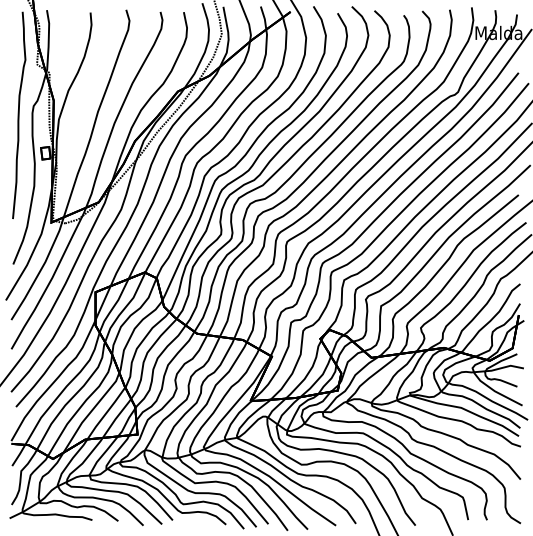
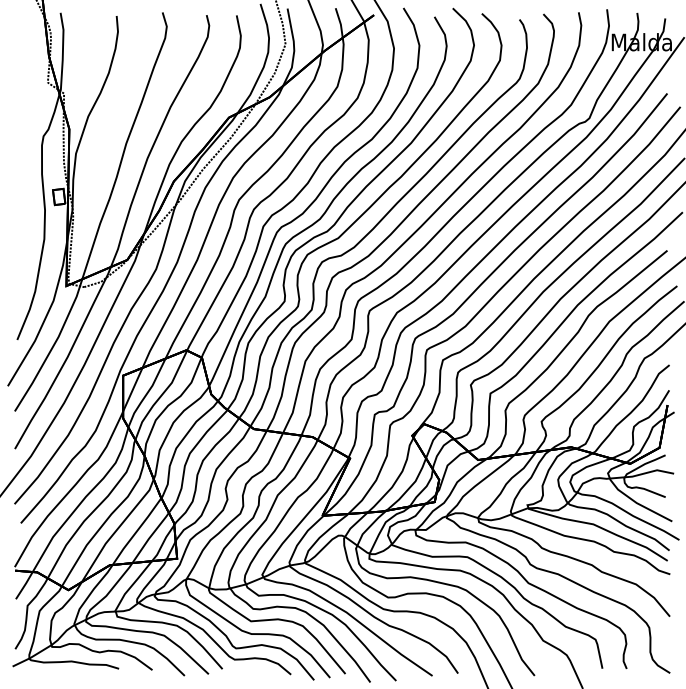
curve: (19, 115) -> (25, 148), removed

